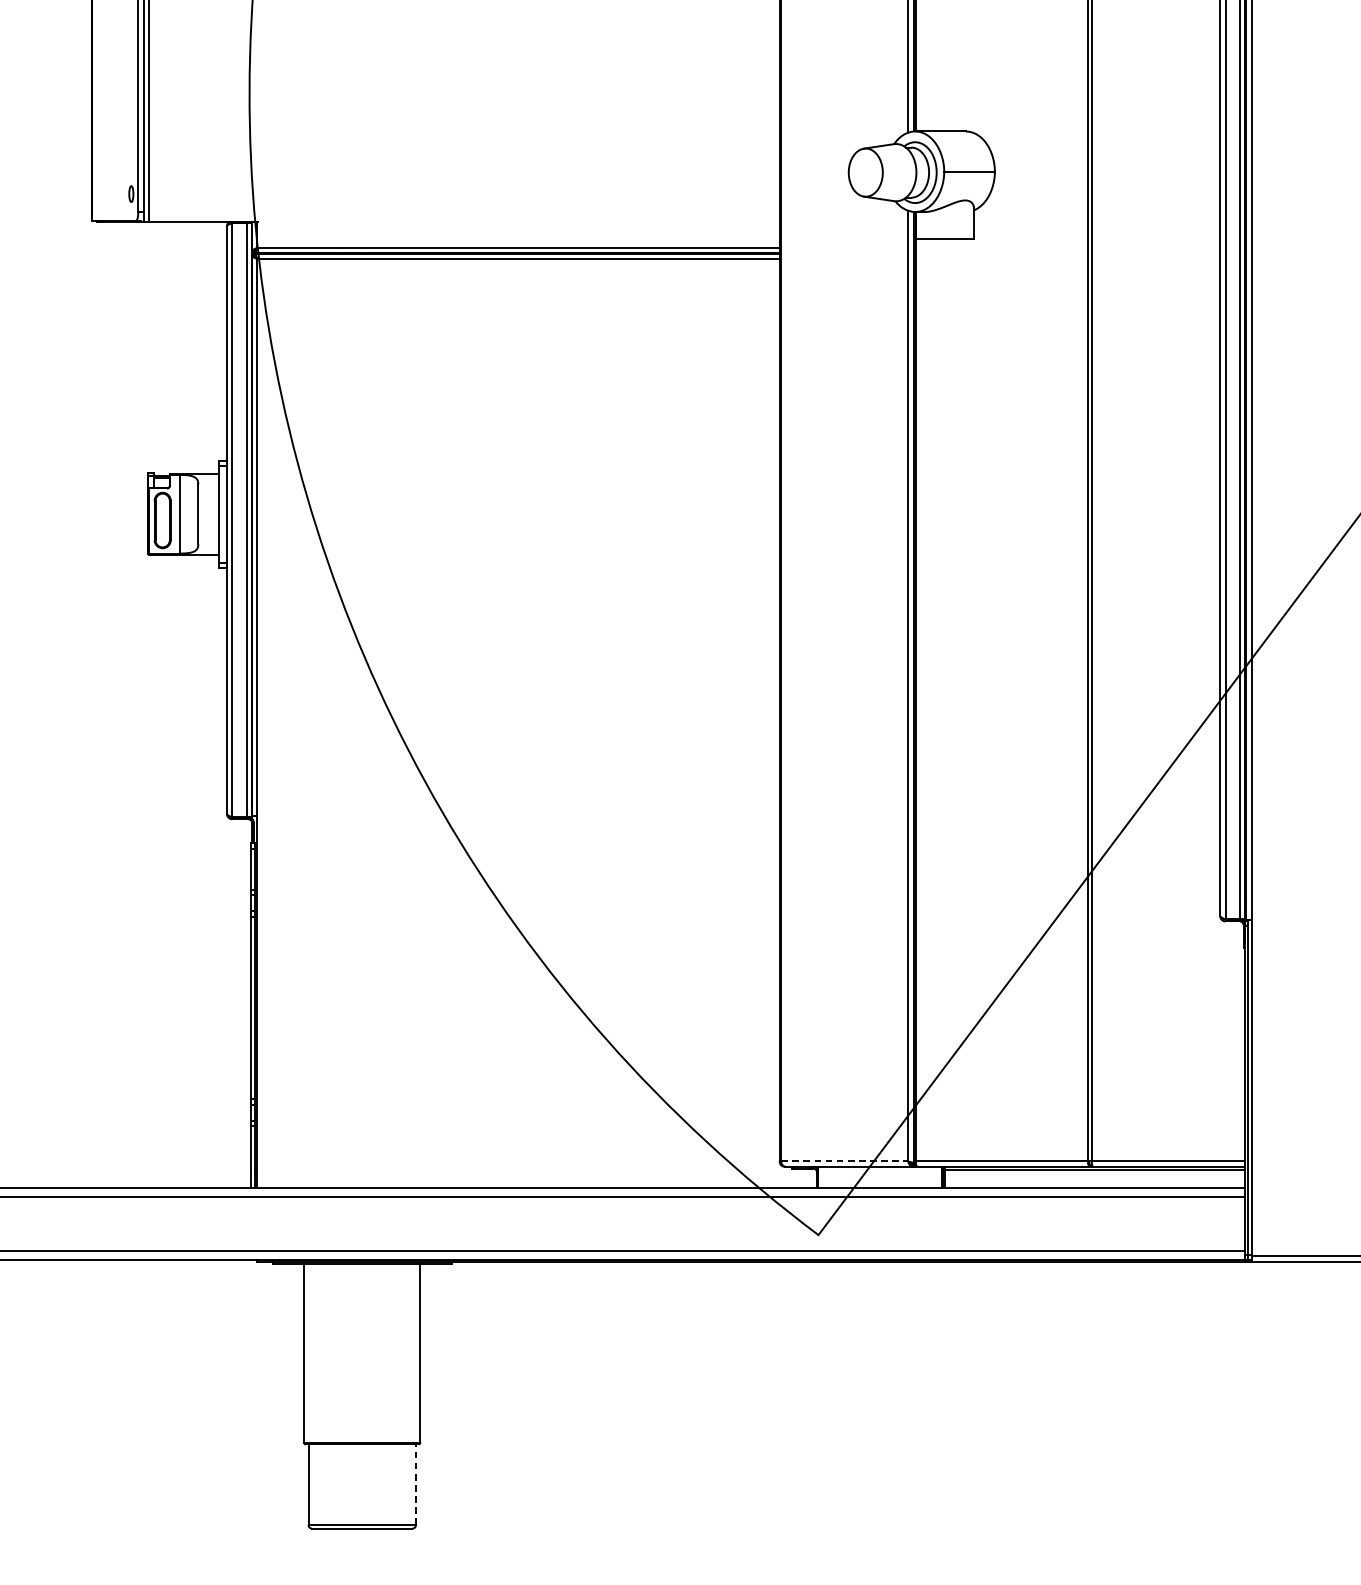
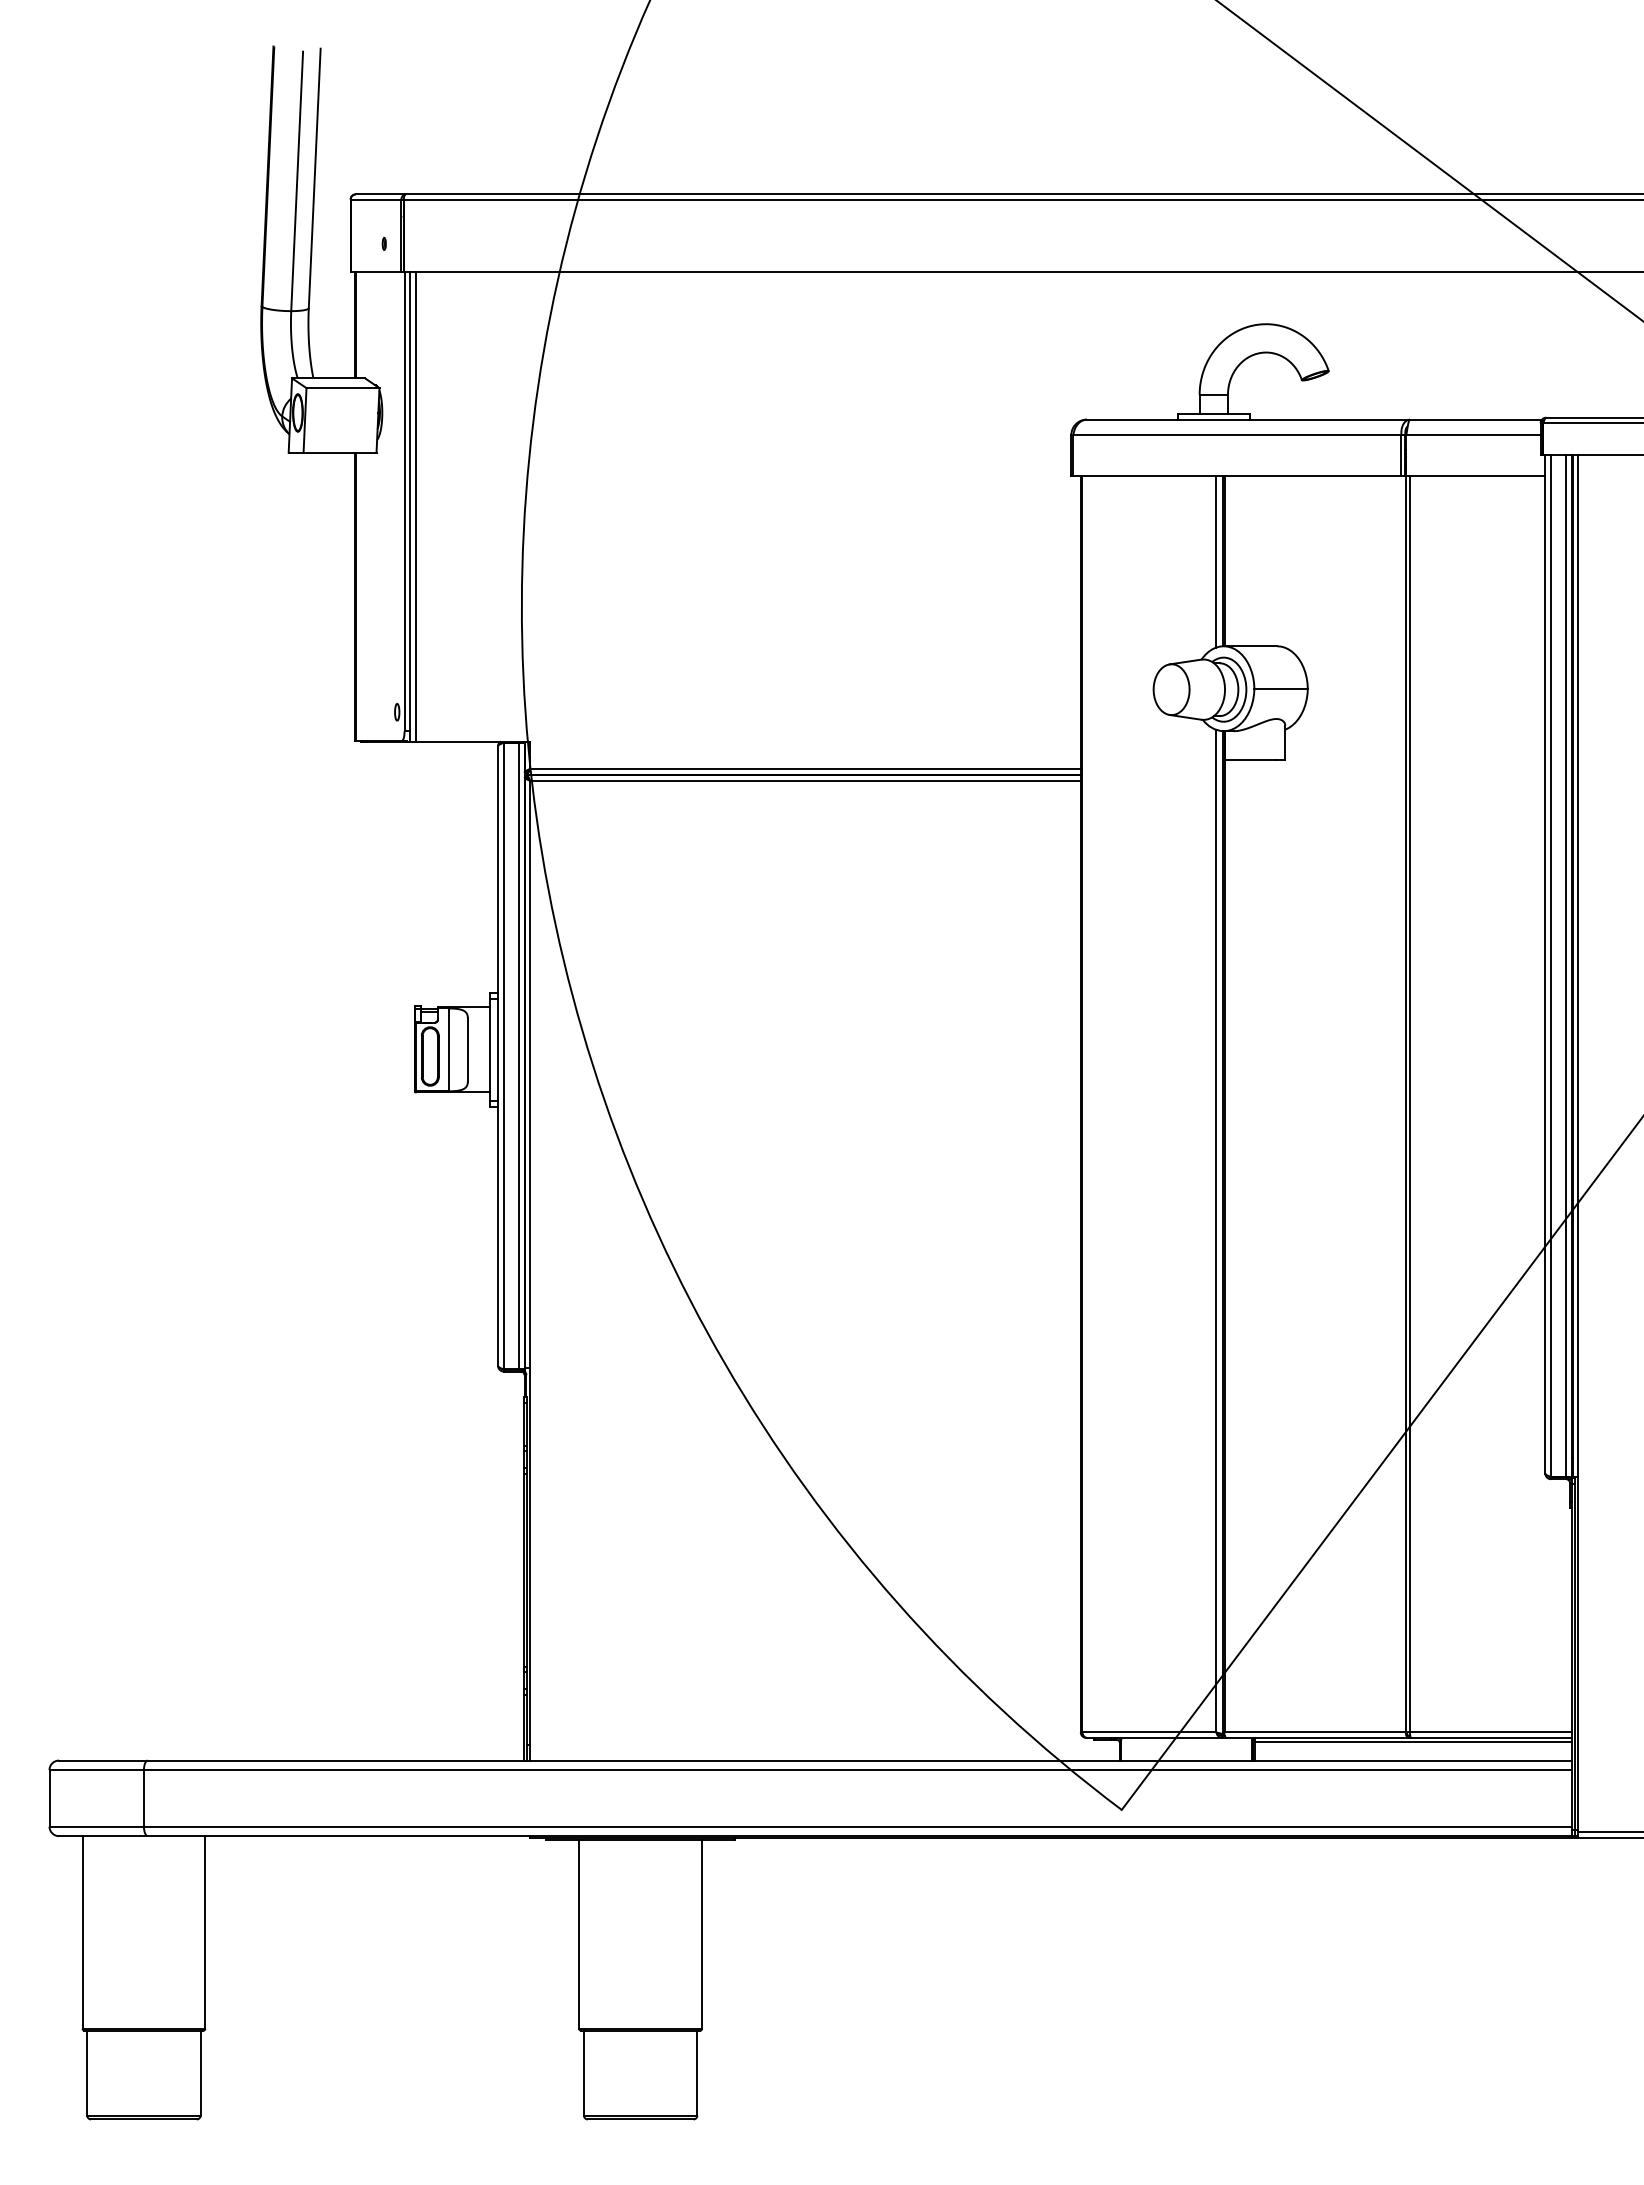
line: (844, 1161) -> (1149, 1732), dashed -> solid
line: (416, 1484) -> (697, 2072), dashed -> solid

